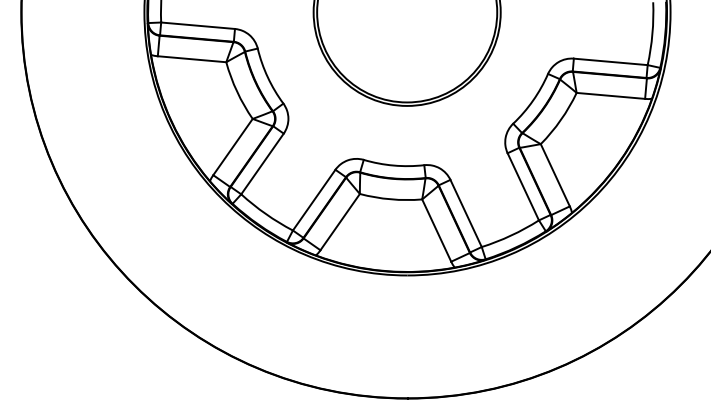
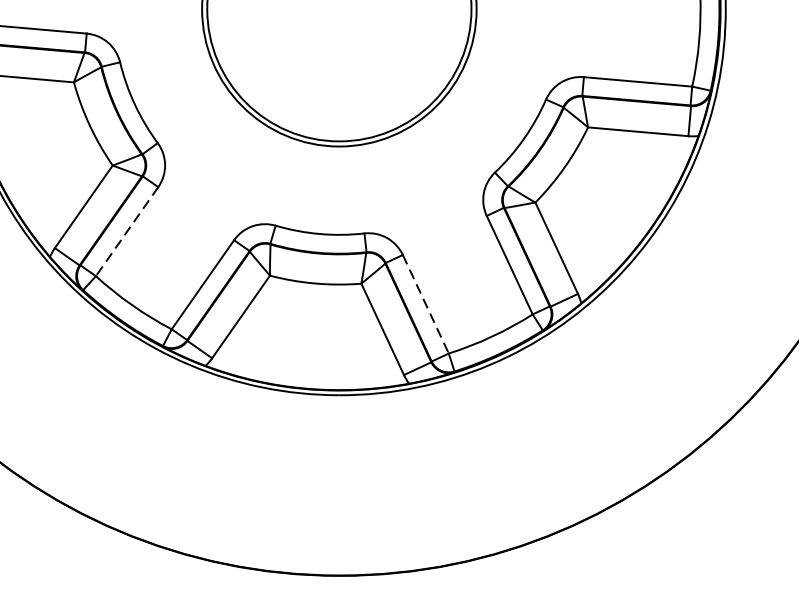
line: (262, 164) -> (127, 232), solid -> dashed
line: (466, 213) -> (426, 304), solid -> dashed

